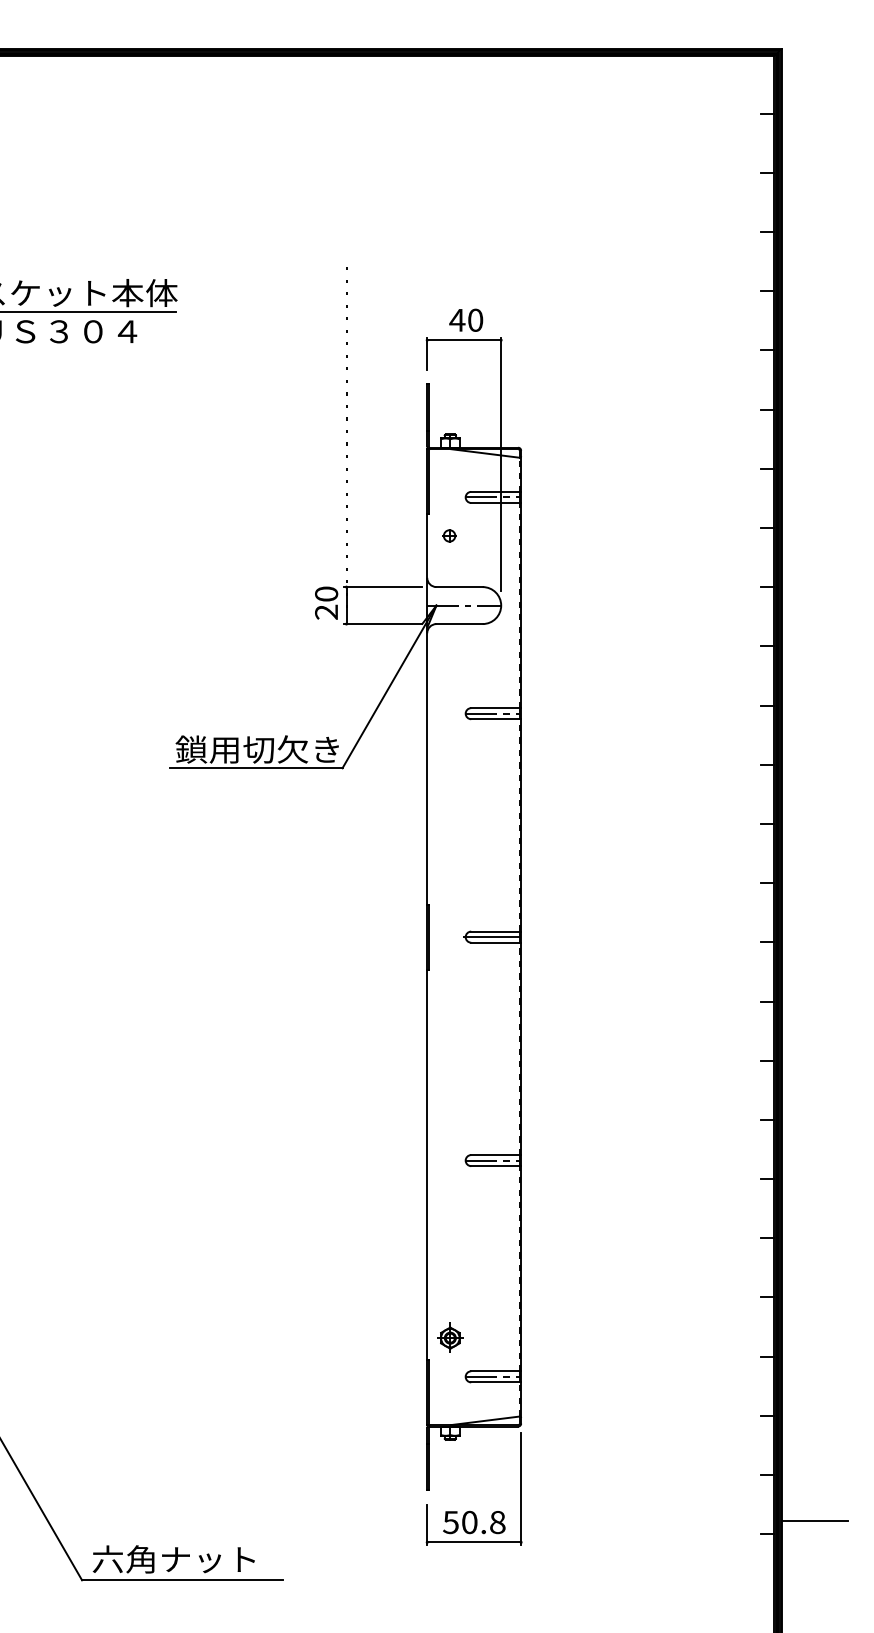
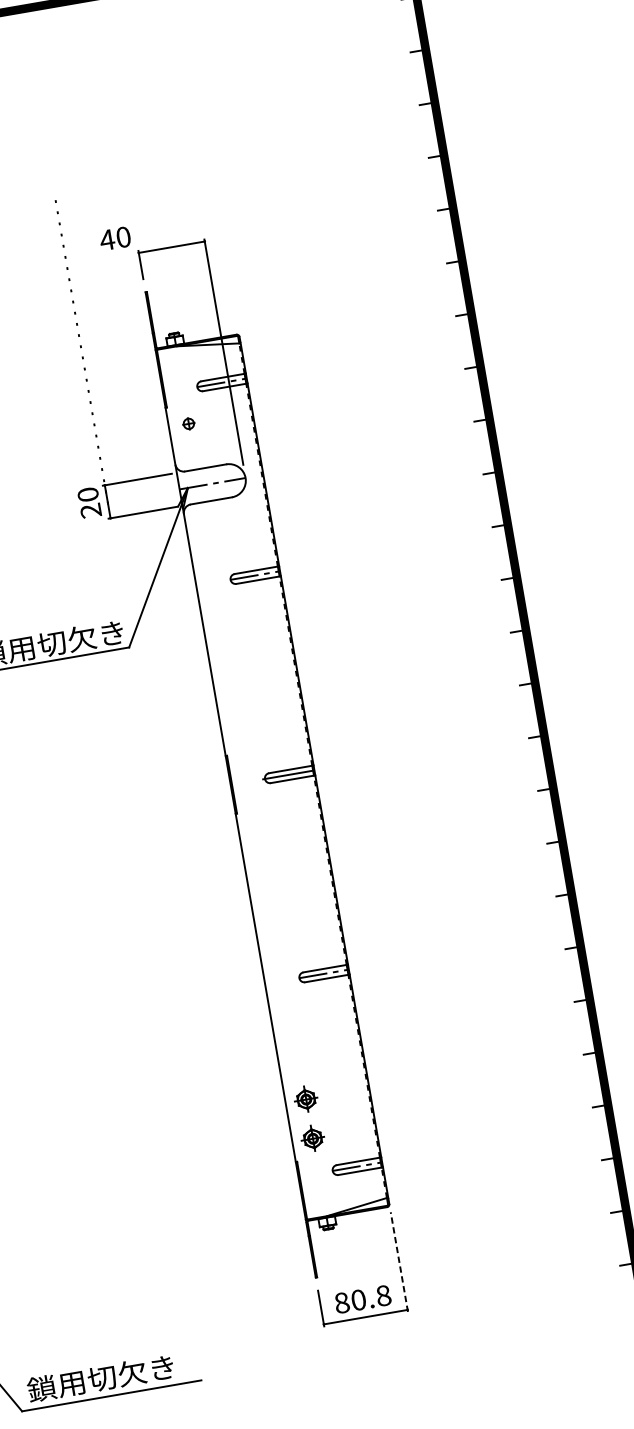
text: (466, 319) -> (115, 237), moved
part: (450, 1293) -> (306, 1098), added
line: (521, 1488) -> (399, 1261), solid -> dashed
text: (450, 1522) -> (341, 1303), 50.8 -> 80.8
text: (173, 1559) -> (100, 1378), 六角ナット -> 鎖用切欠き

